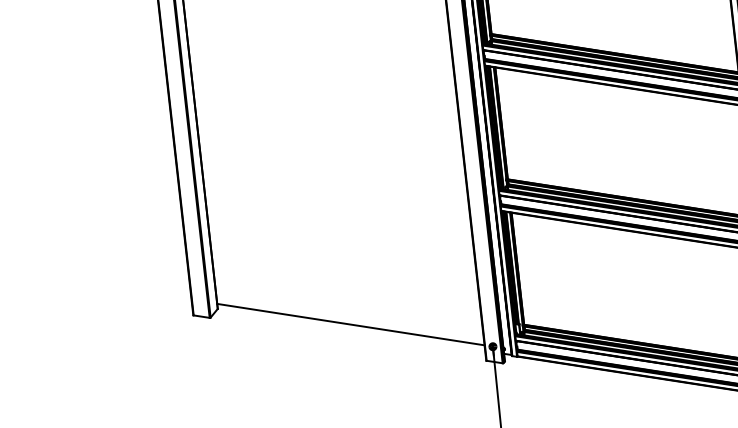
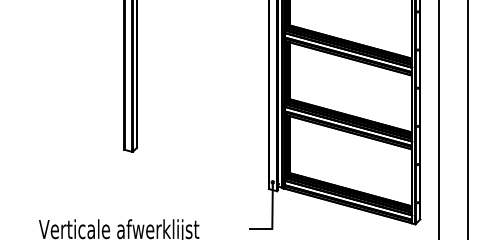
line: (350, 325) -> (202, 163), removed

